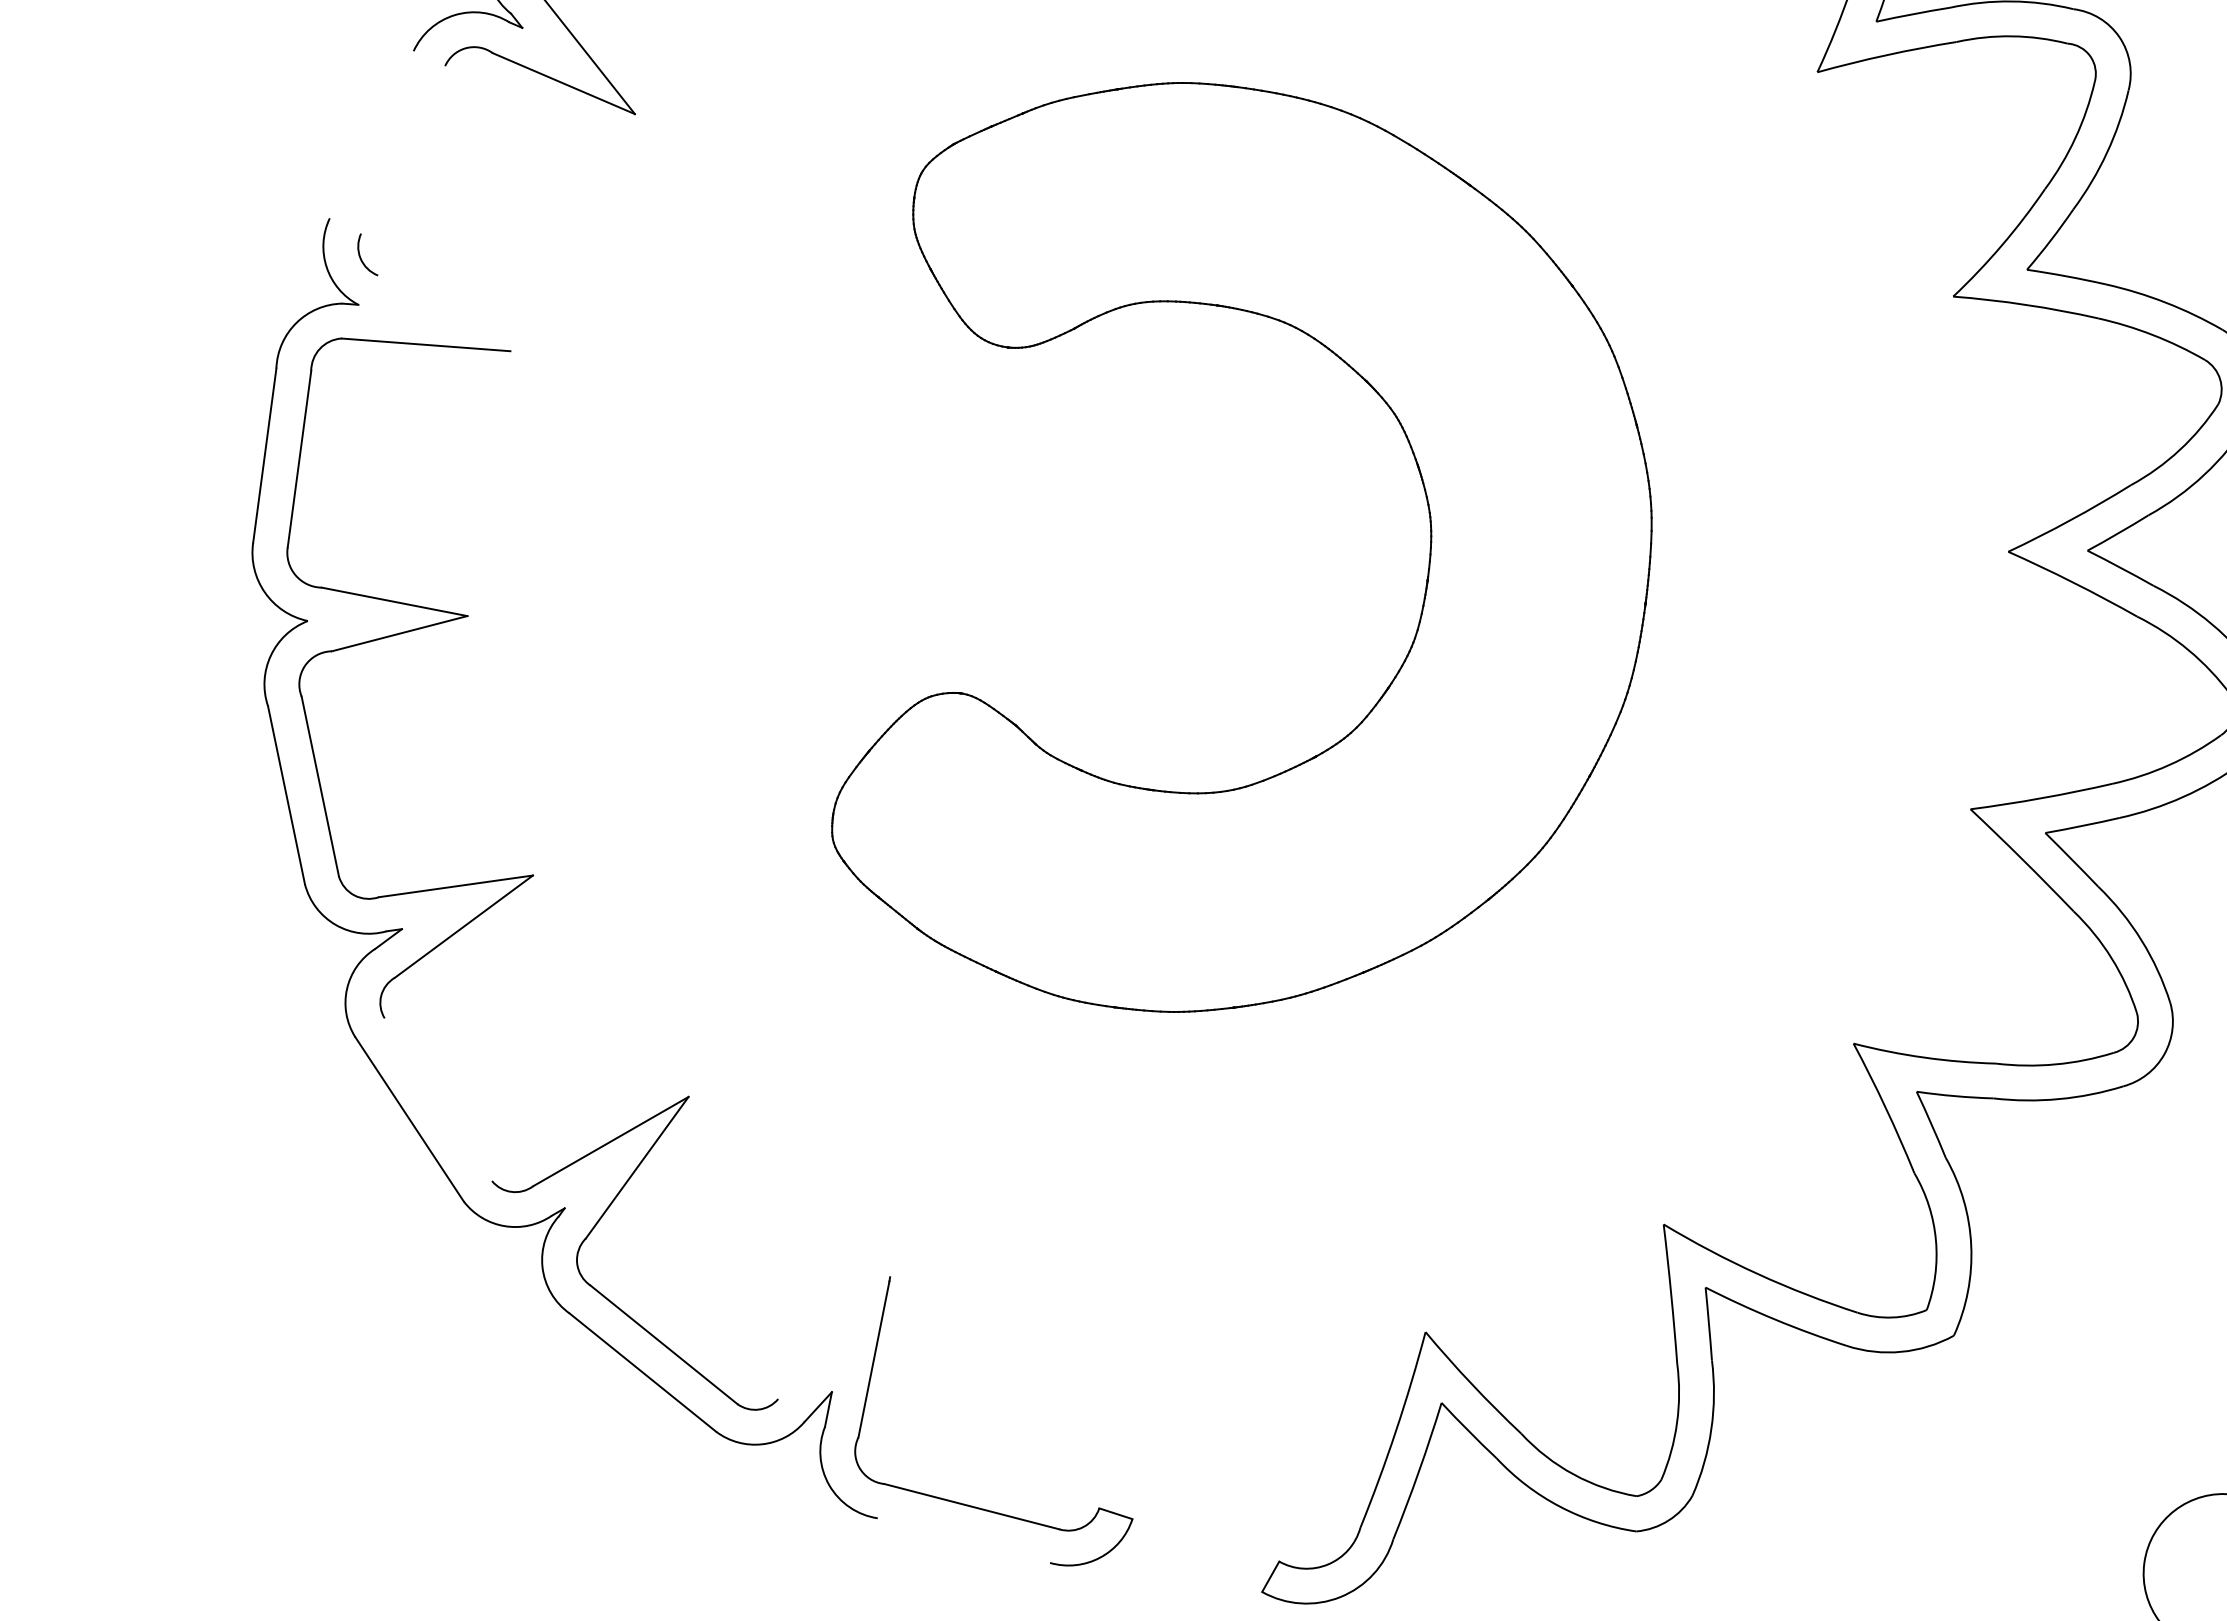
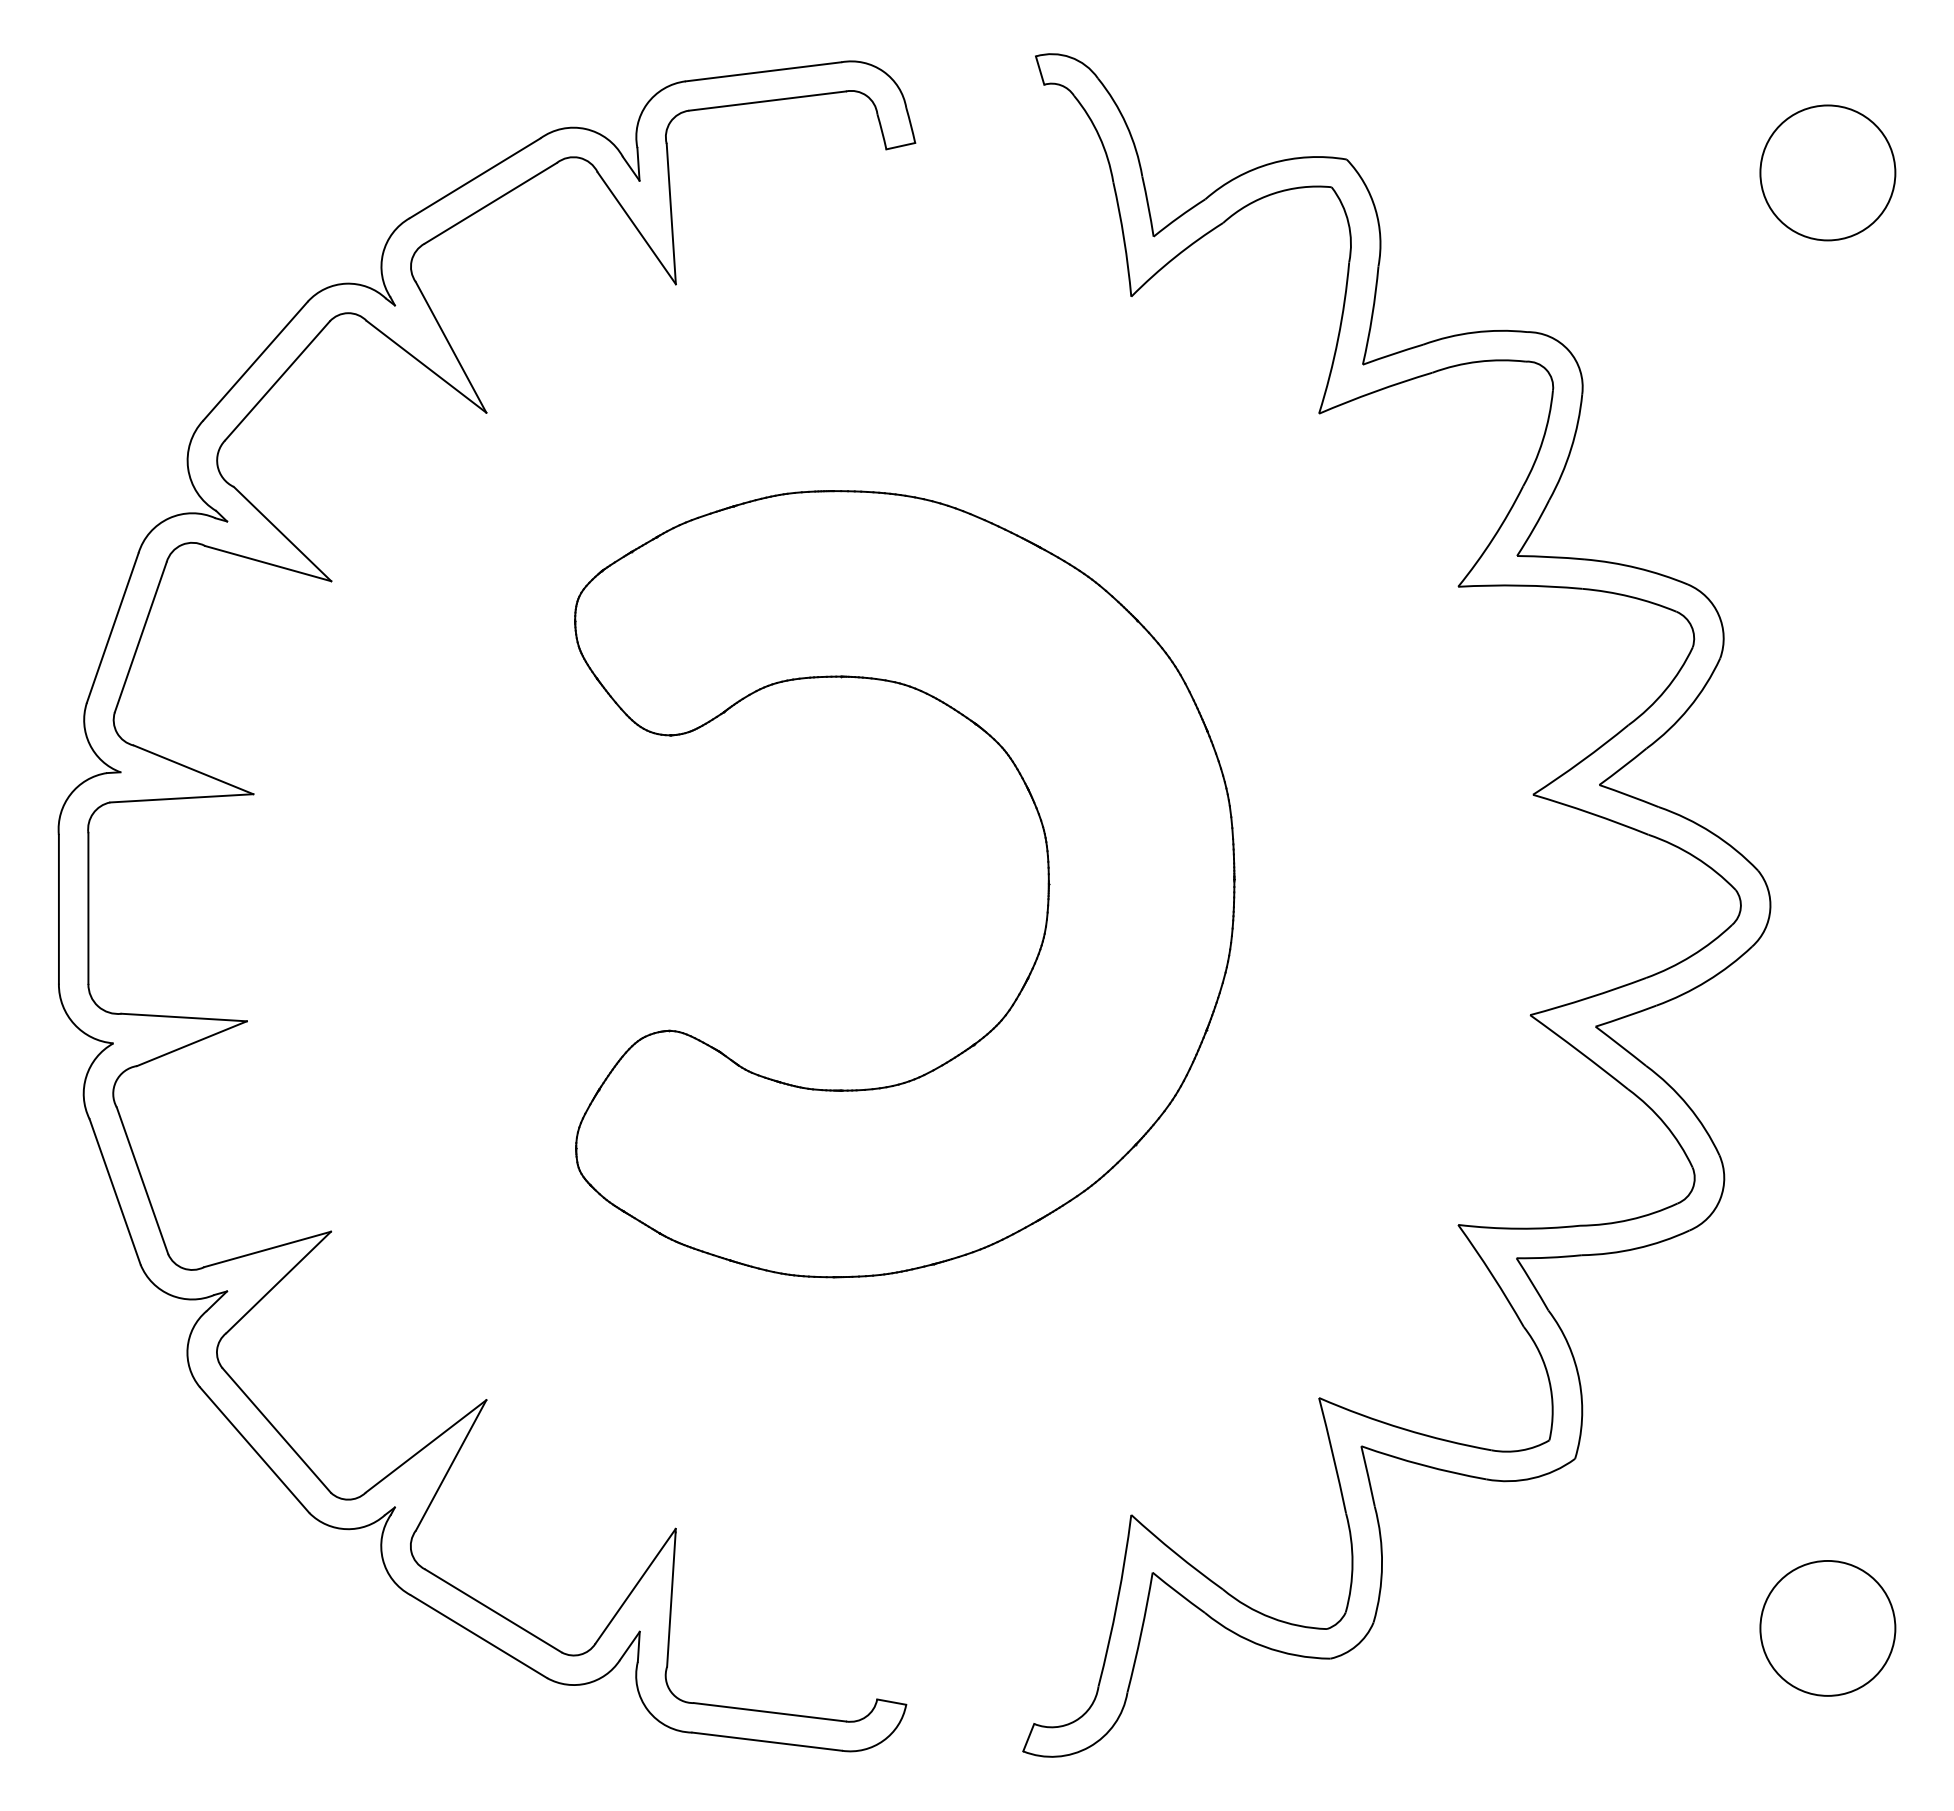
line: (371, 134) -> (112, 627), added
line: (402, 150) -> (140, 637), added
line: (444, 312) -> (193, 769), added
line: (438, 1099) -> (276, 1430), added
line: (834, 1337) -> (635, 1585), added
line: (963, 1540) -> (766, 1741), added

